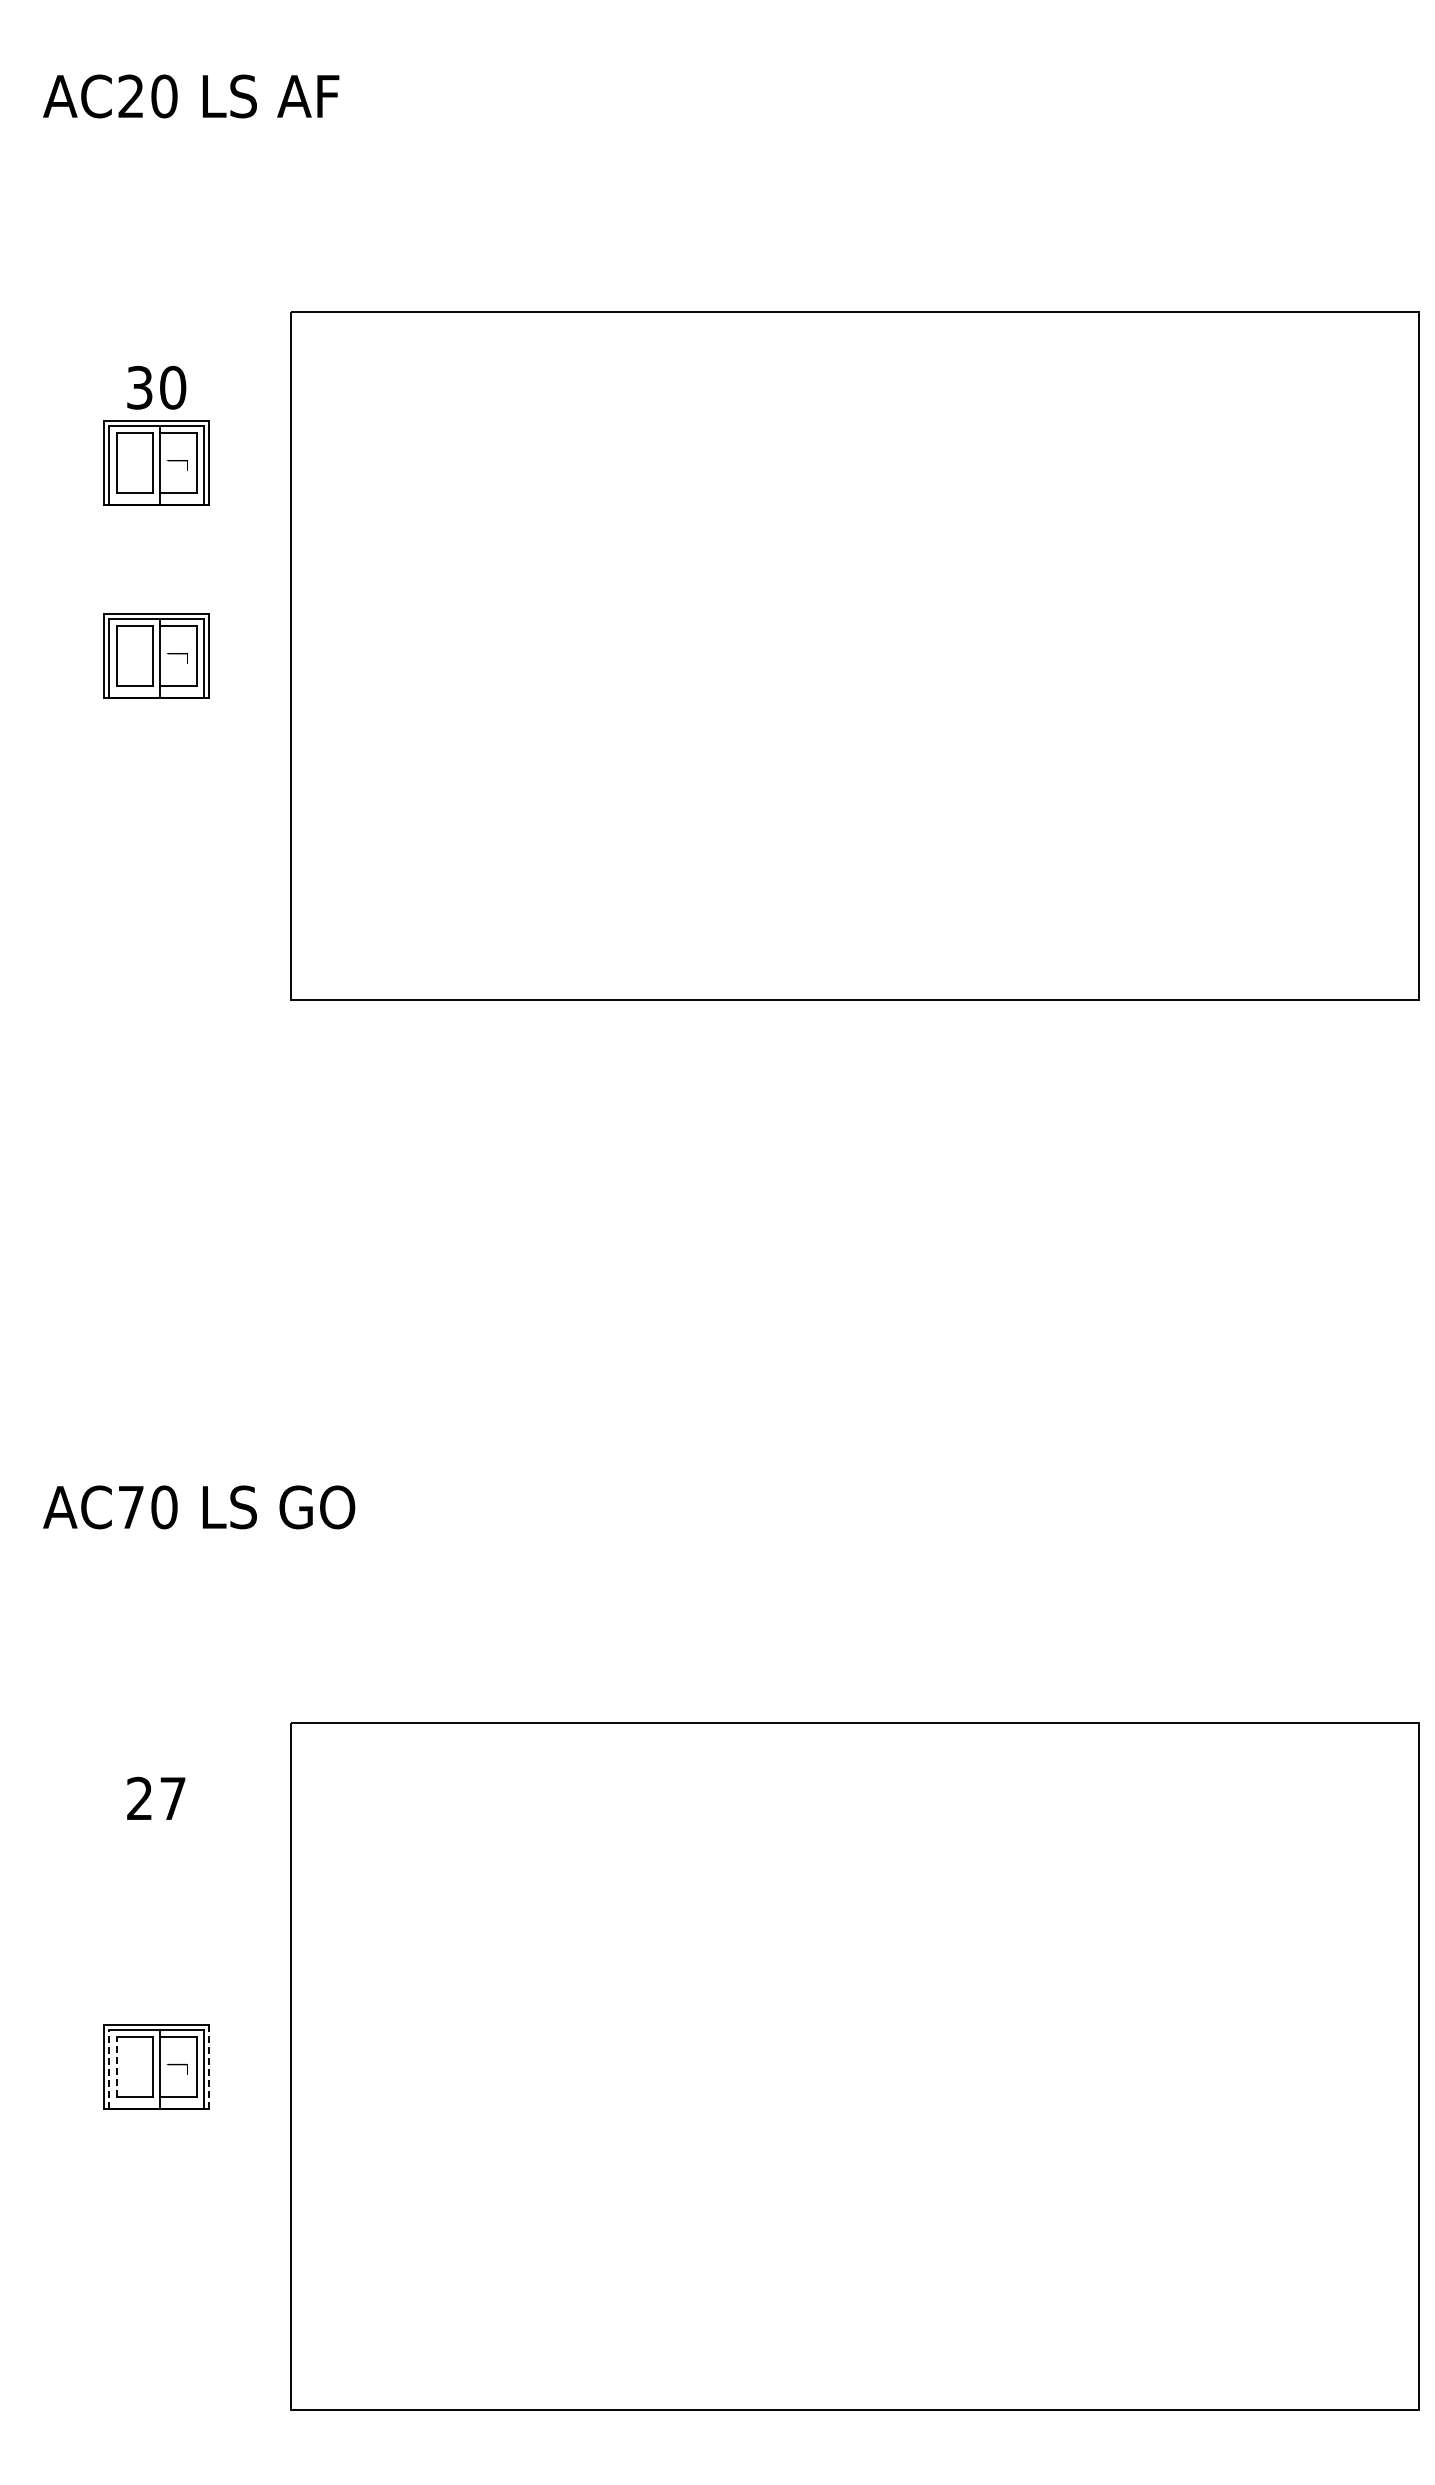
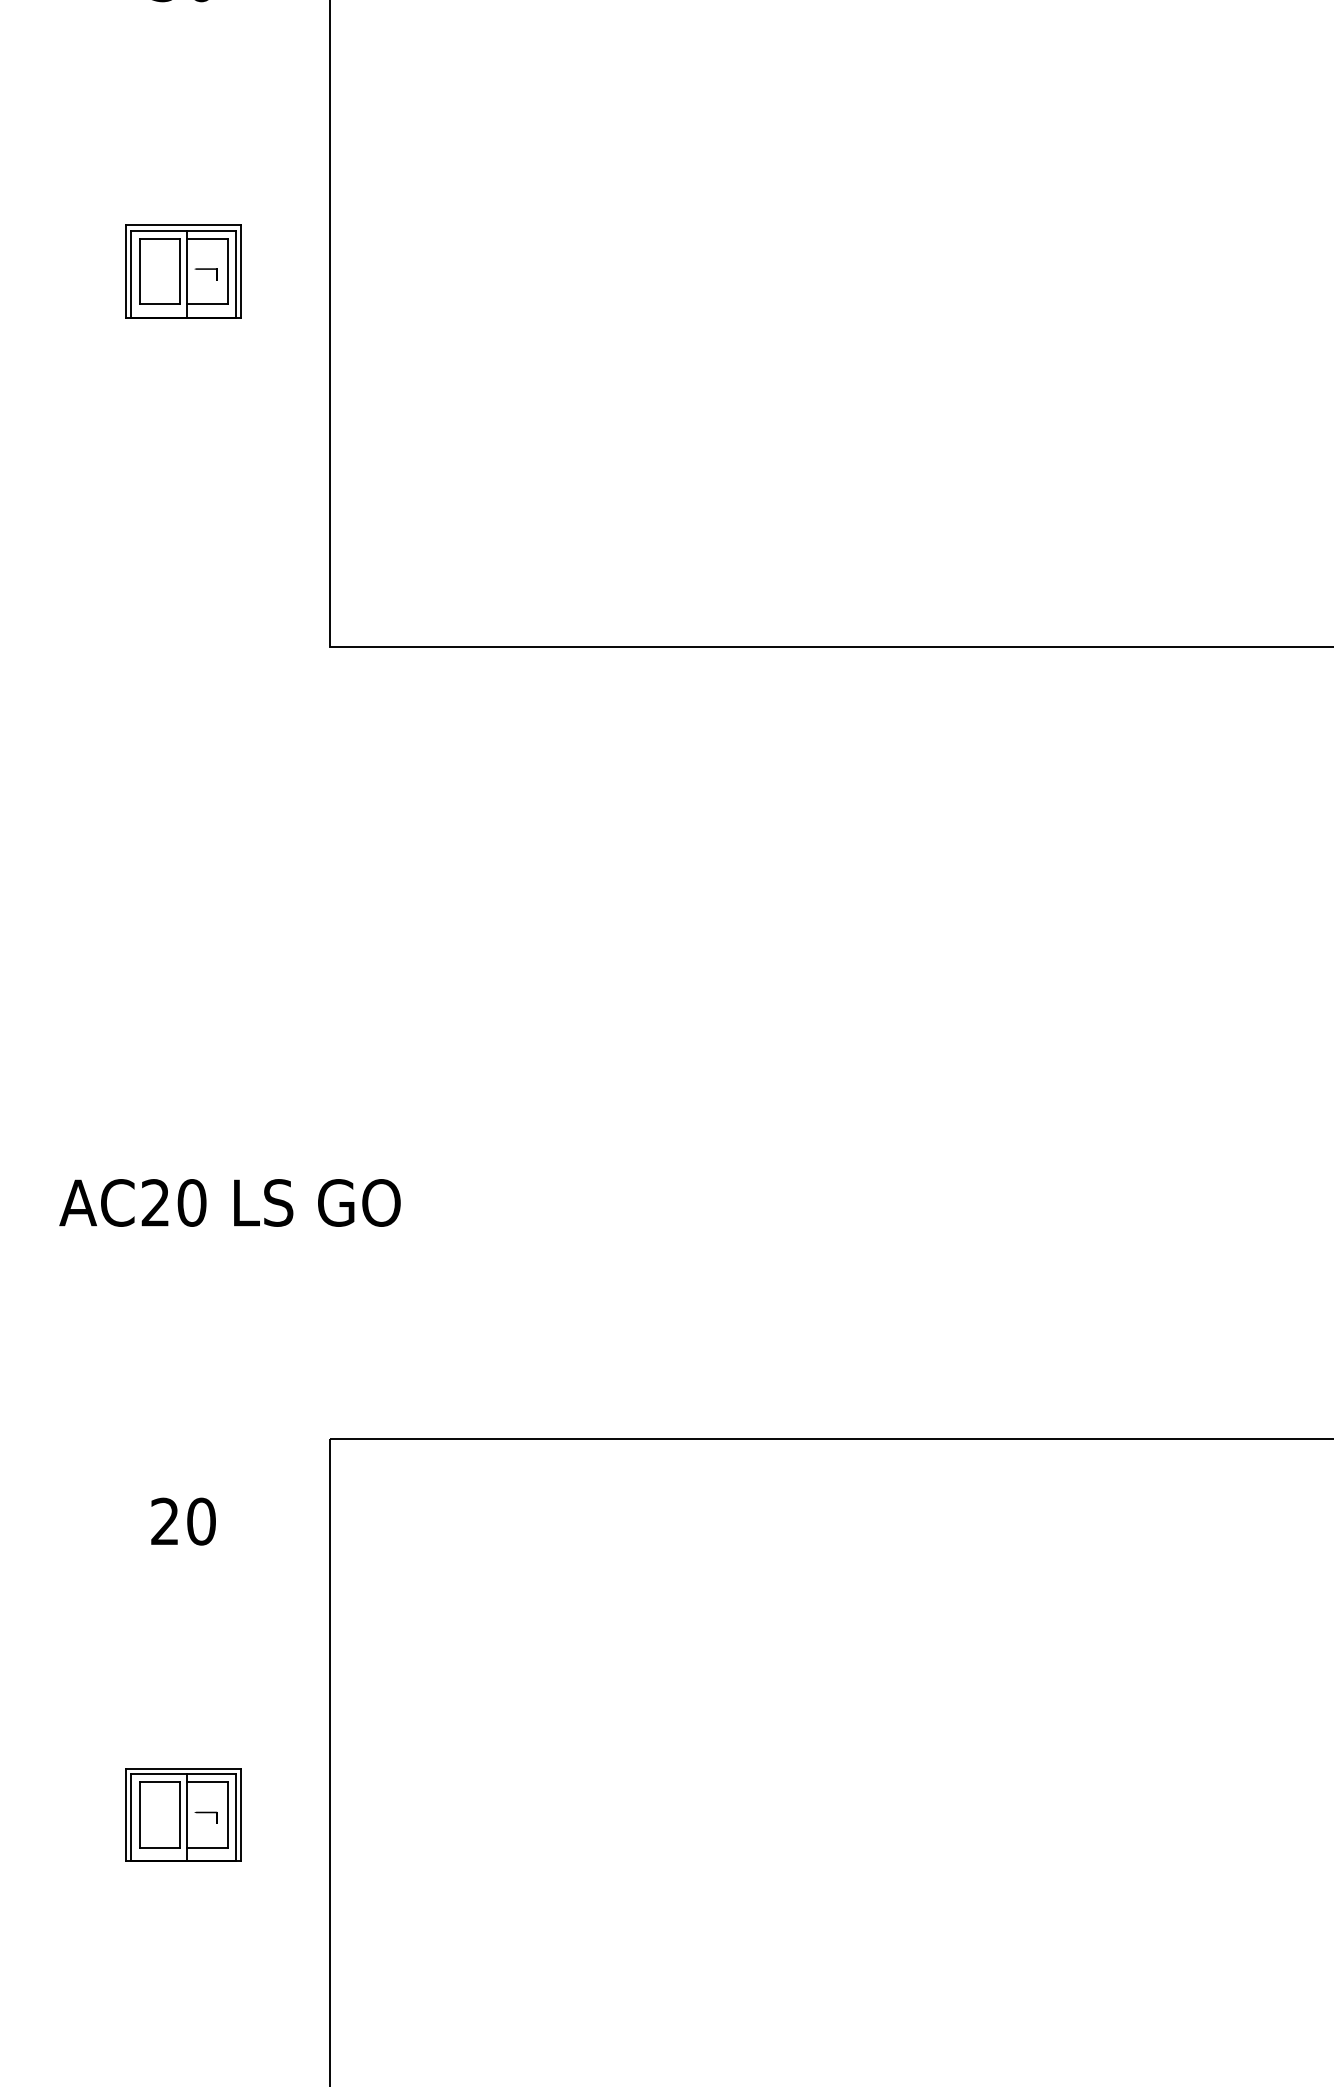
part: (156, 462) -> (183, 59), removed
text: (130, 1506) -> (154, 1201), AC70 -> AC20
text: (173, 1798) -> (201, 1521), 27 -> 20
line: (116, 2066) -> (139, 1814), dashed -> solid
line: (209, 2067) -> (241, 1815), dashed -> solid
line: (108, 2069) -> (130, 1817), dashed -> solid

